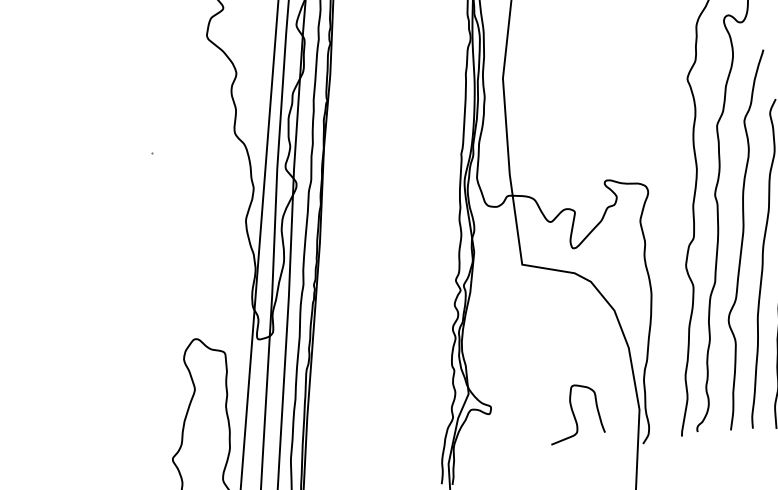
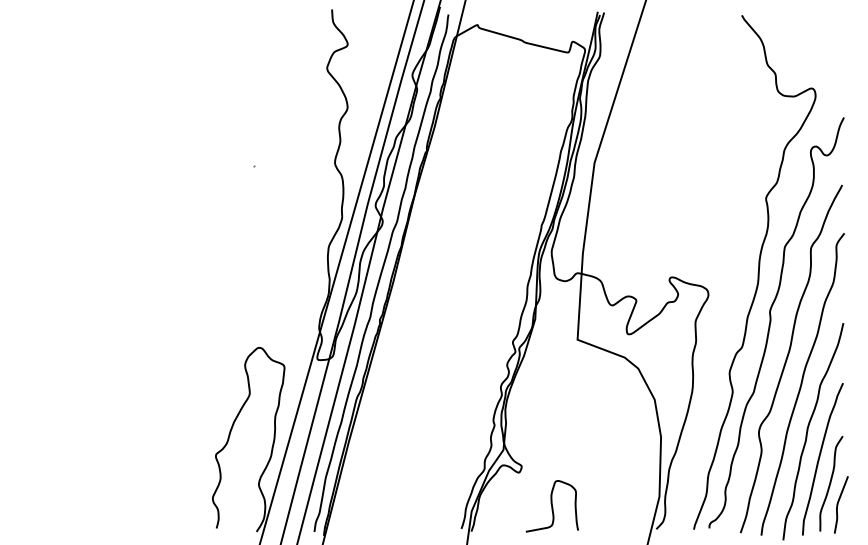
curve: (572, 413) -> (551, 506), moved

